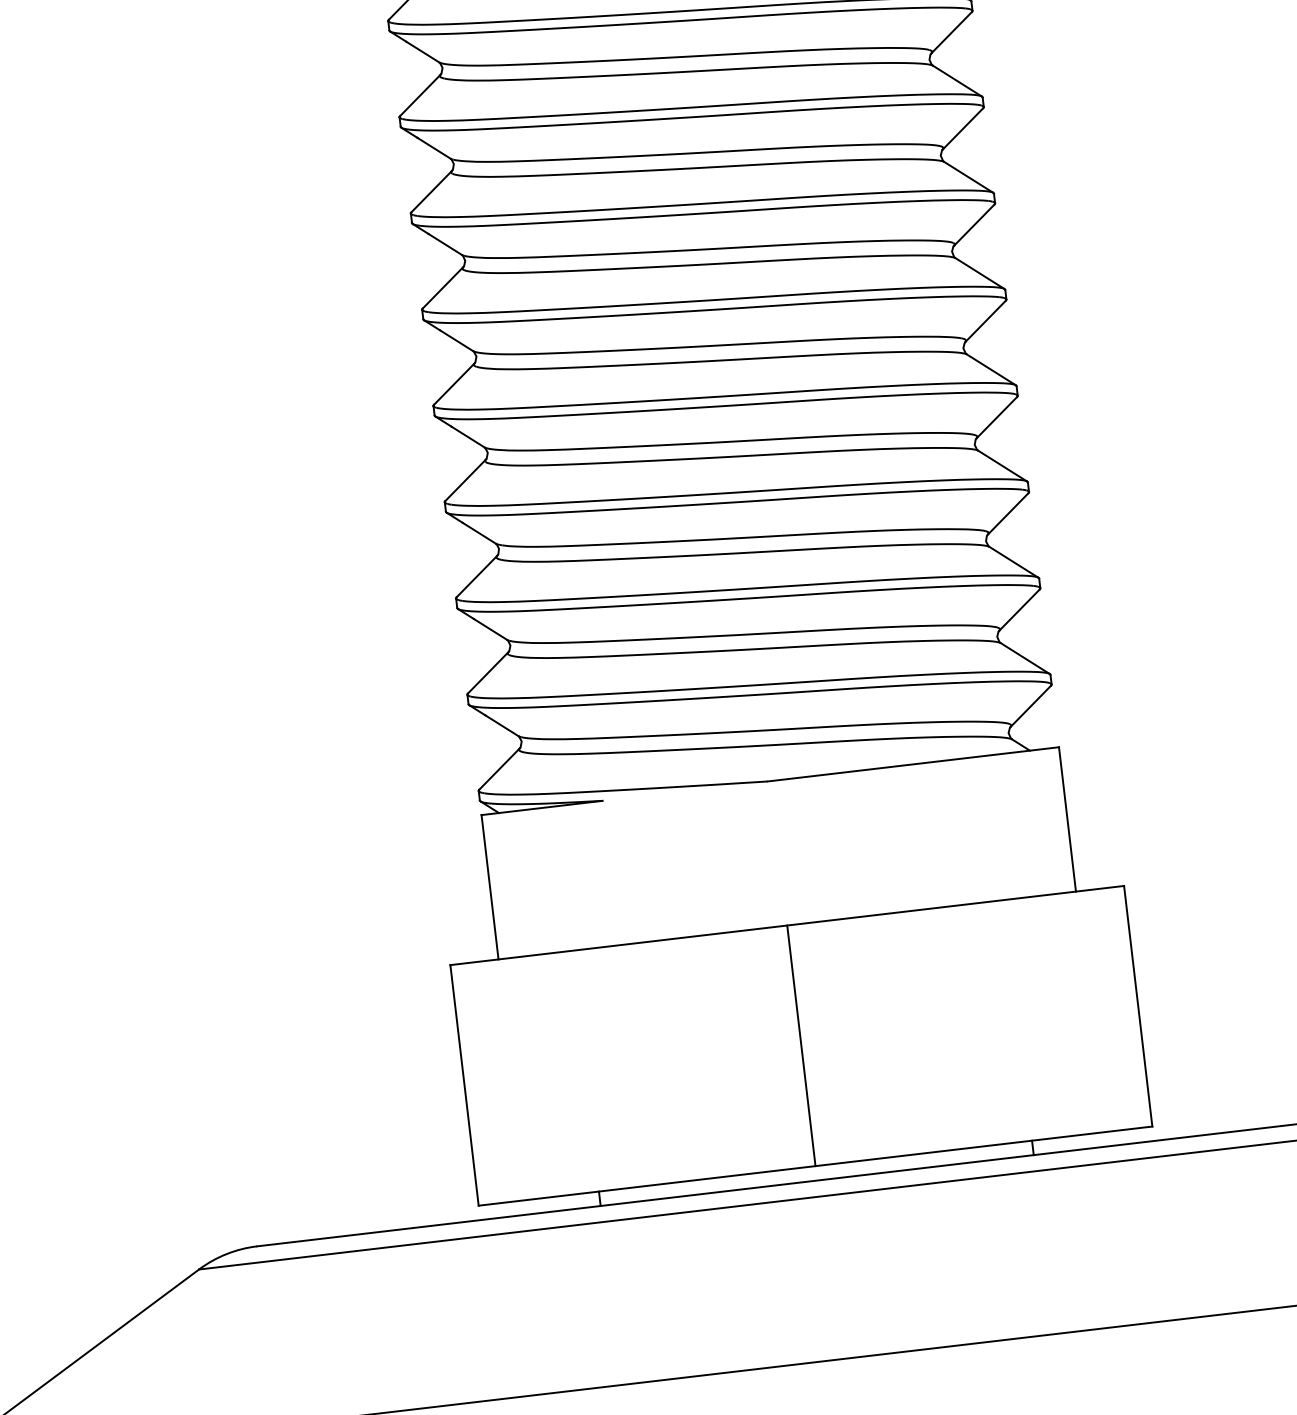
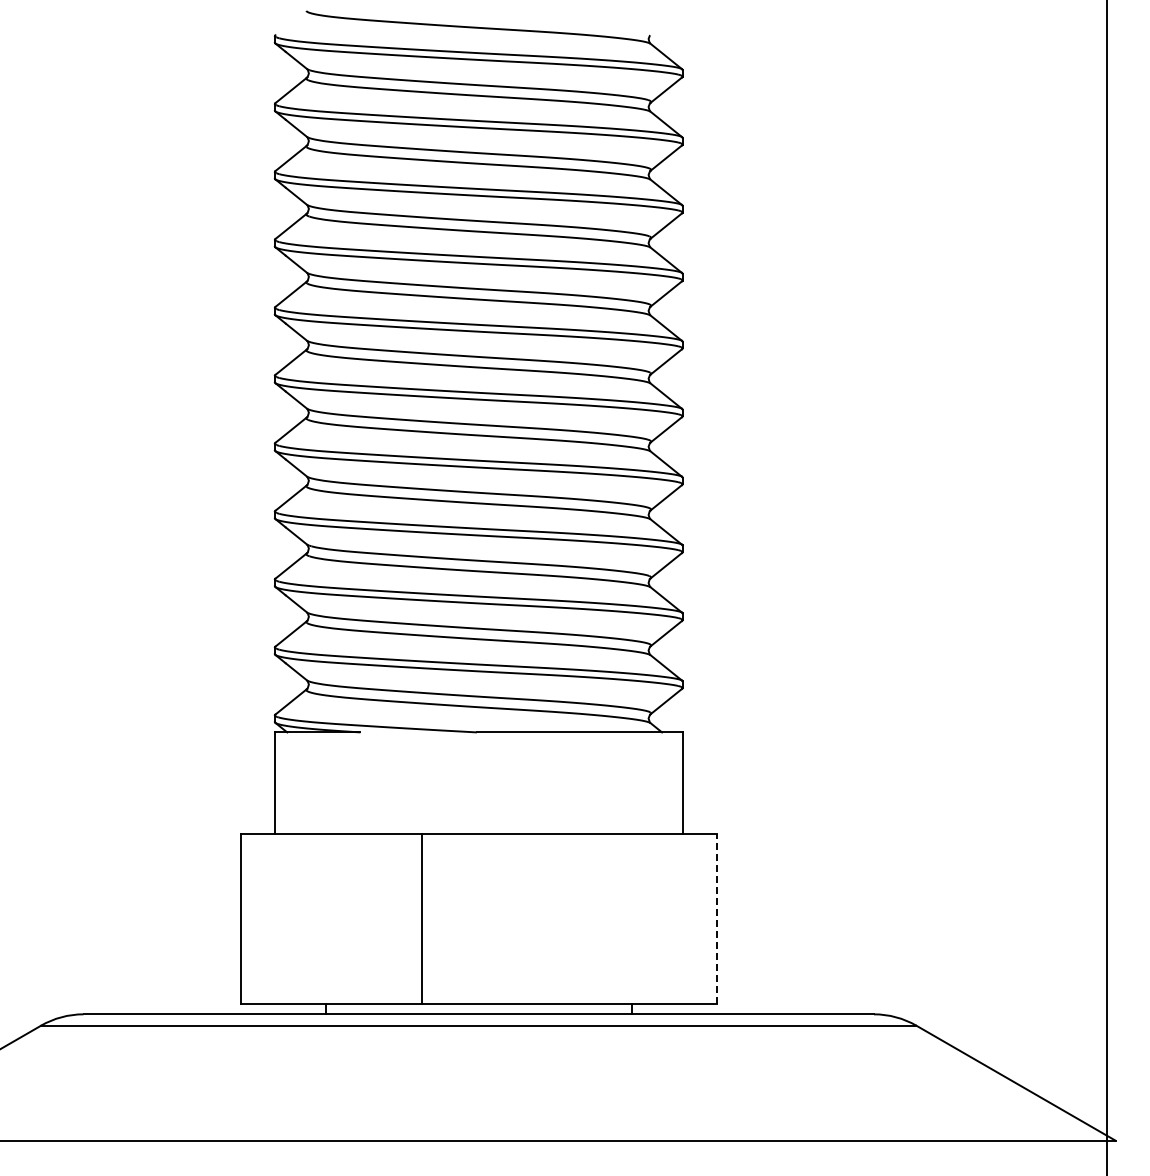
line: (1138, 1006) -> (716, 919), solid -> dashed
line: (801, 1046) -> (421, 919), moved

